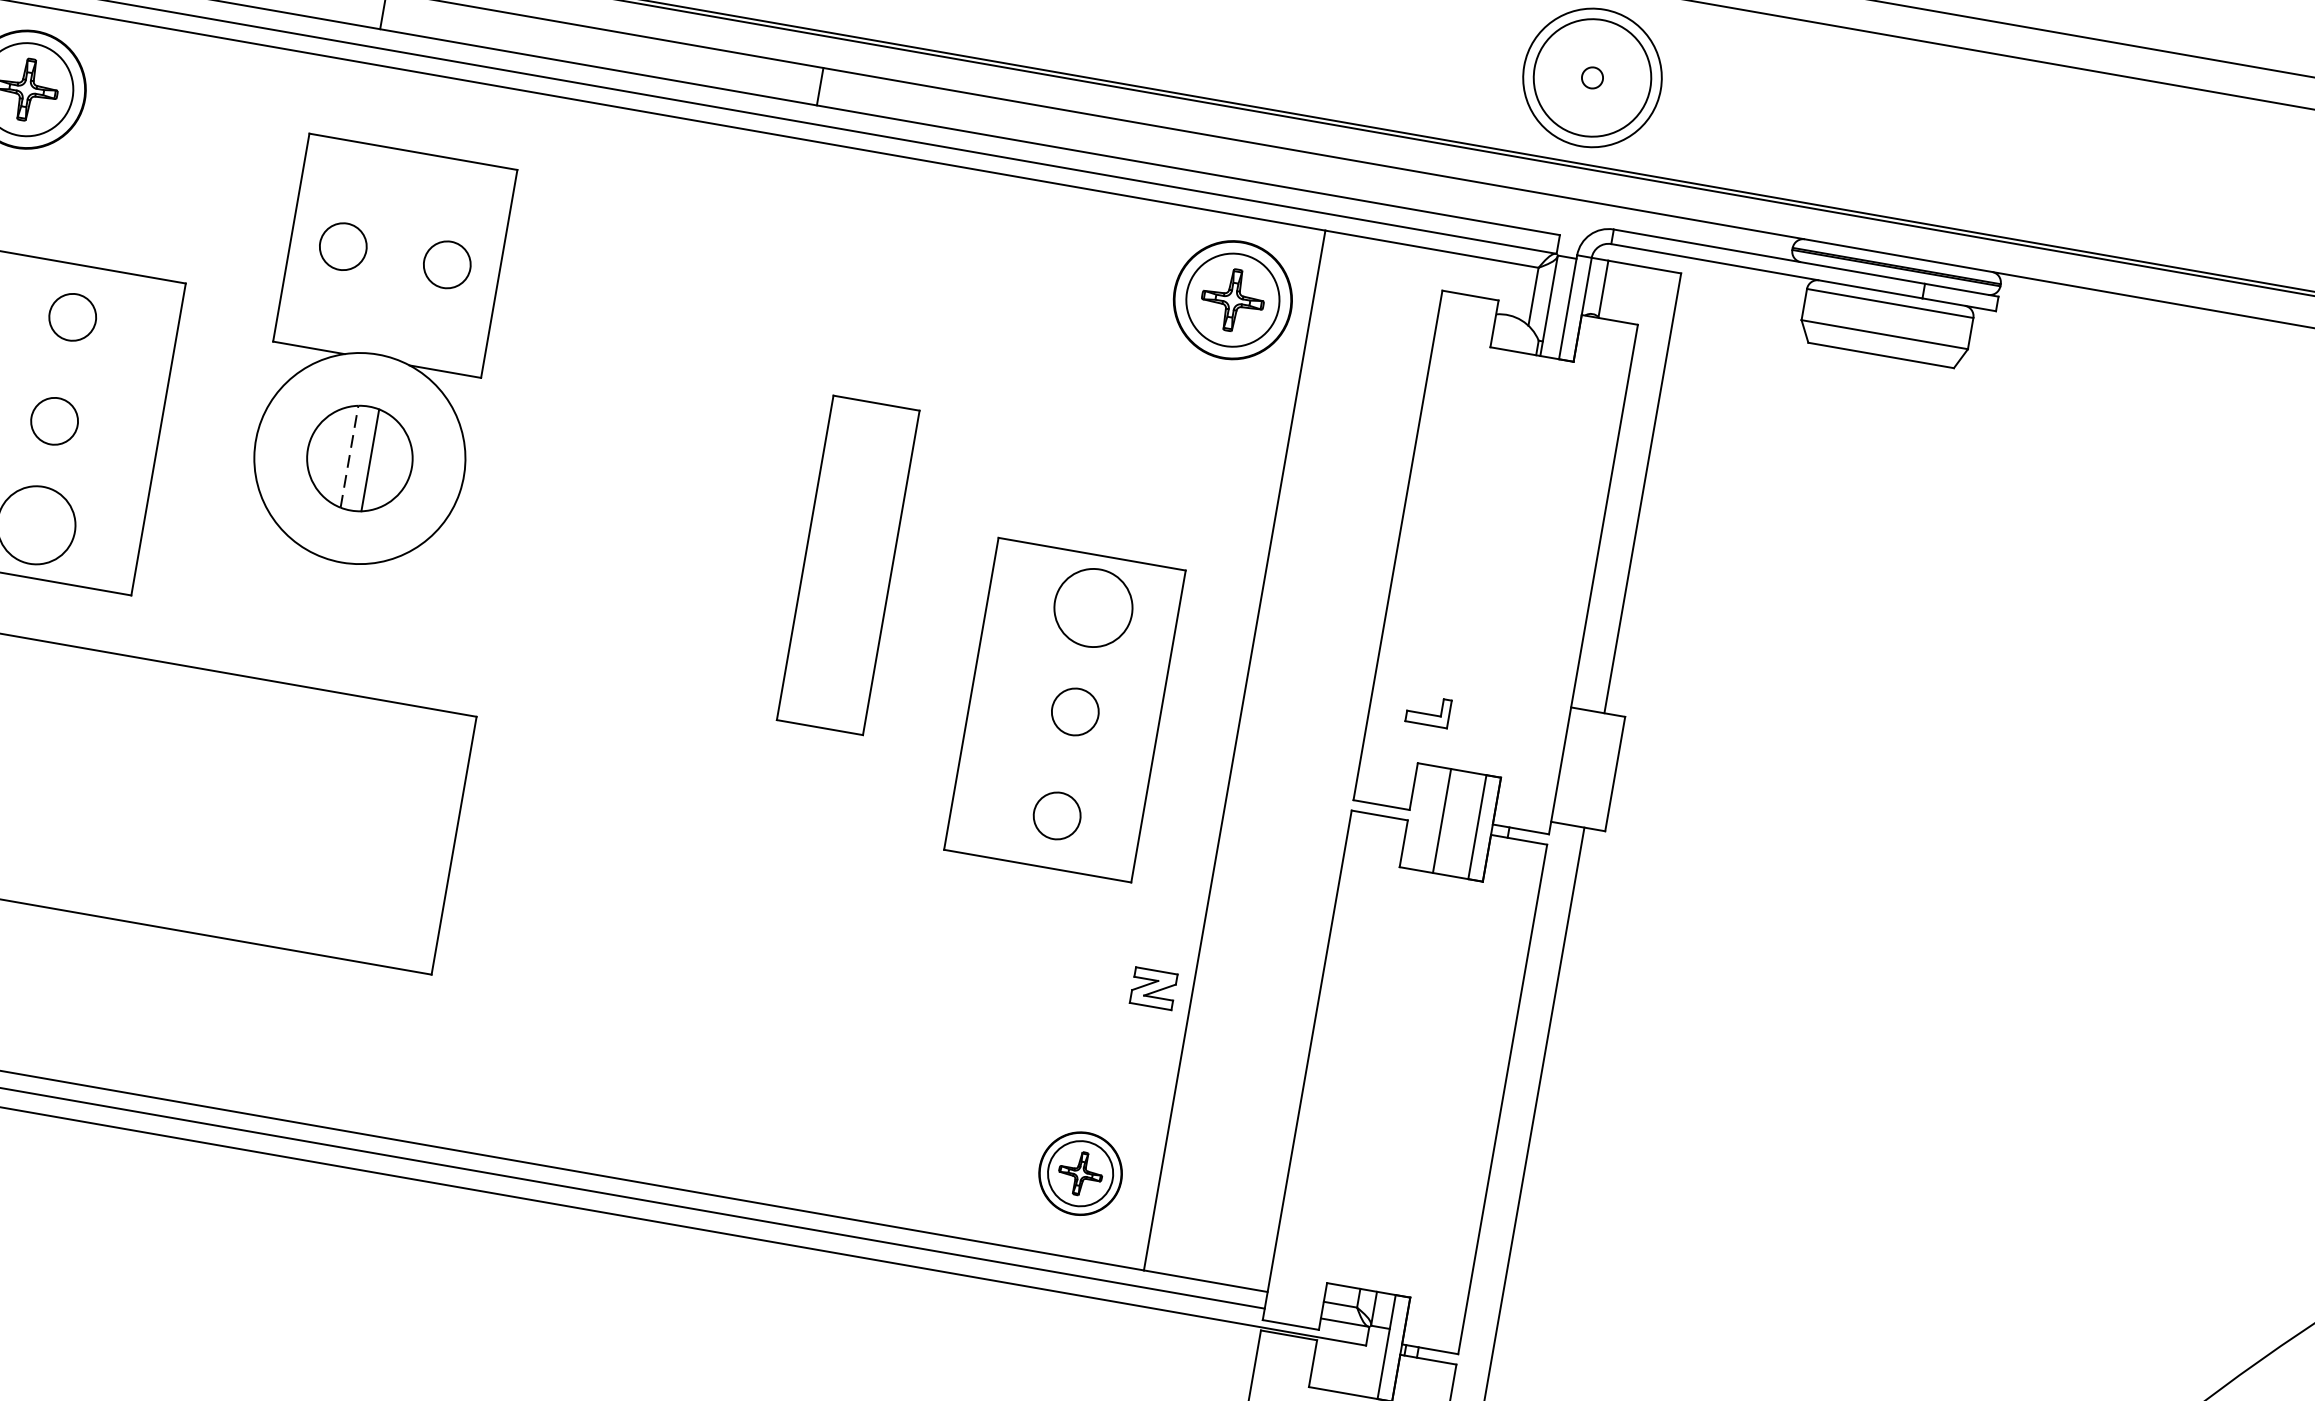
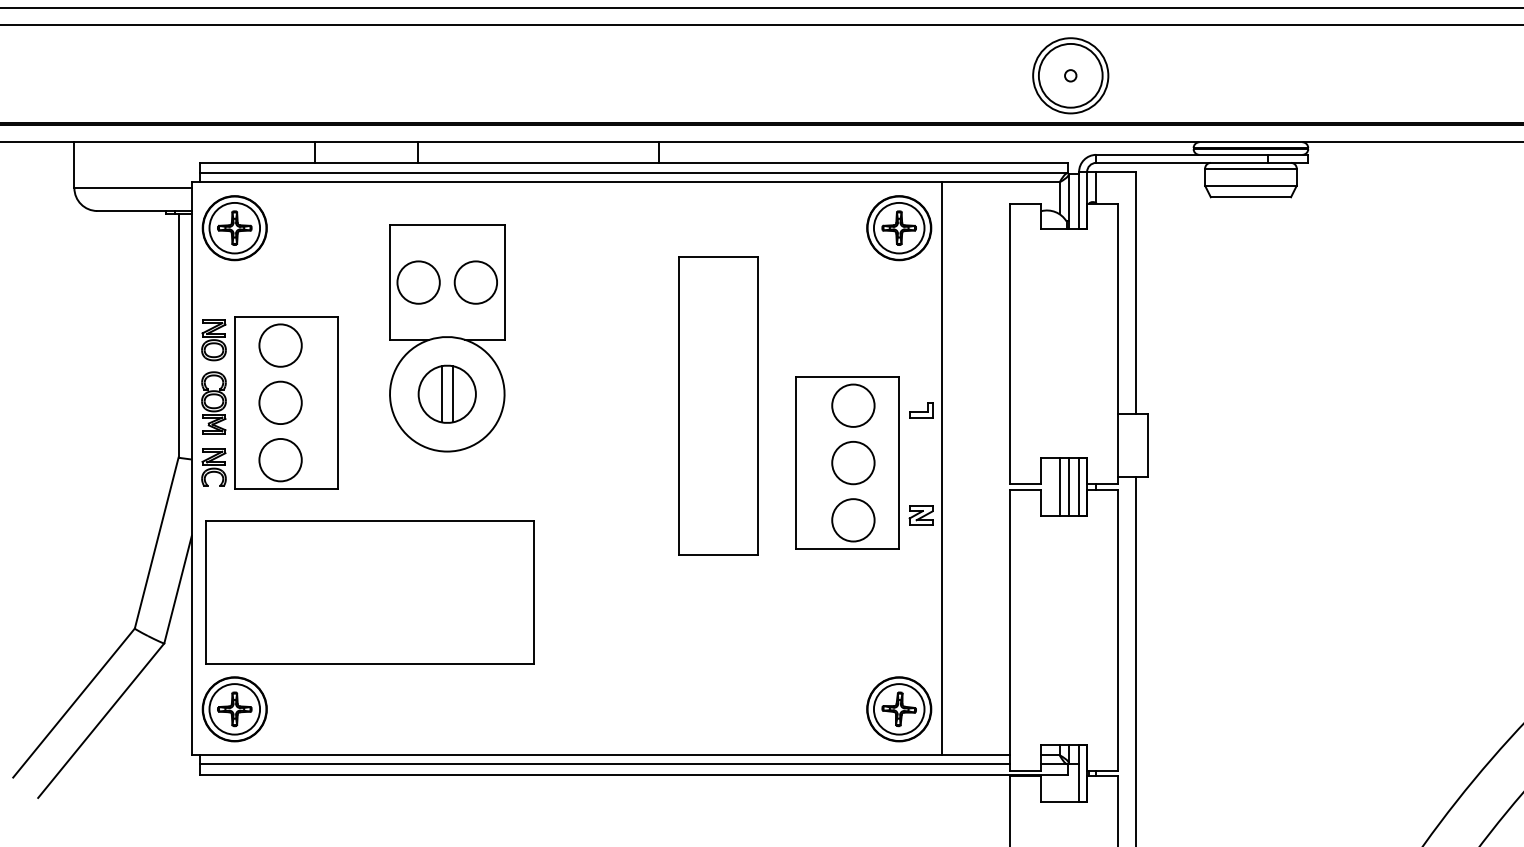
circle: (343, 246) -> (418, 282), size x1.67
circle: (446, 264) -> (475, 282), size x1.67
circle: (72, 317) -> (280, 345), size x1.67
circle: (54, 420) -> (280, 402), size x1.67
line: (349, 455) -> (441, 393), dashed -> solid
part: (848, 564) -> (718, 405), size x1.67
circle: (1075, 711) -> (853, 462), size x1.67
part: (1429, 711) -> (921, 410), moved
circle: (1057, 816) -> (853, 520), size x1.67
line: (1458, 822) -> (1068, 486), added
part: (1152, 988) -> (920, 515), moved
part: (1080, 1173) -> (899, 709), size x1.43

